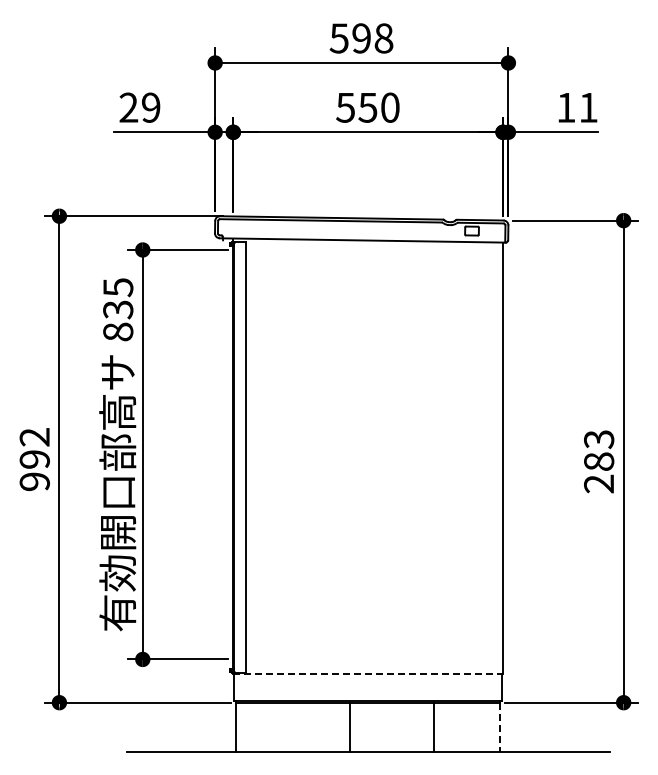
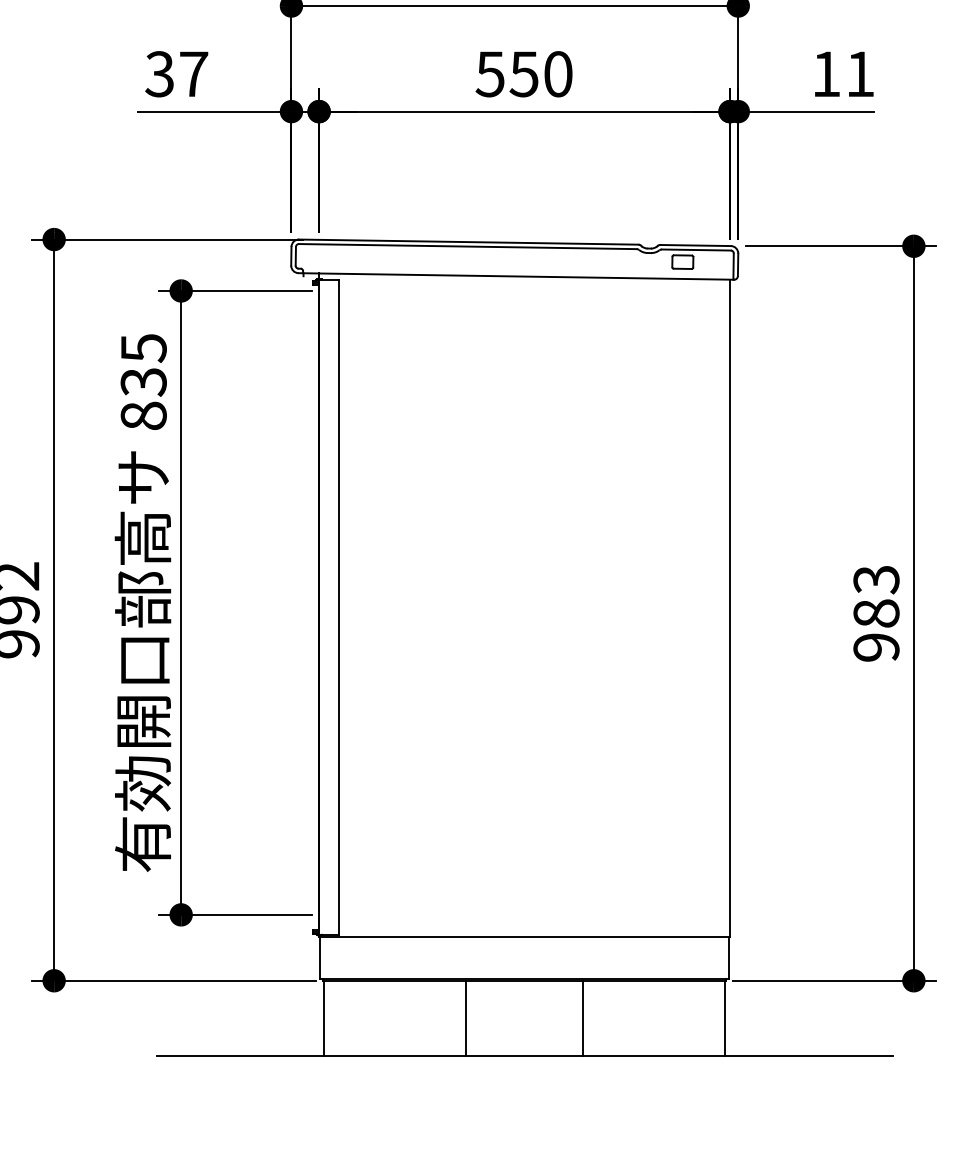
text: (139, 107) -> (176, 73), 29 -> 37
text: (599, 483) -> (877, 646), 283 -> 983
line: (368, 674) -> (525, 937), dashed -> solid
line: (349, 726) -> (465, 1017), moved
line: (433, 726) -> (582, 1017), moved
line: (499, 727) -> (724, 1018), dashed -> solid

